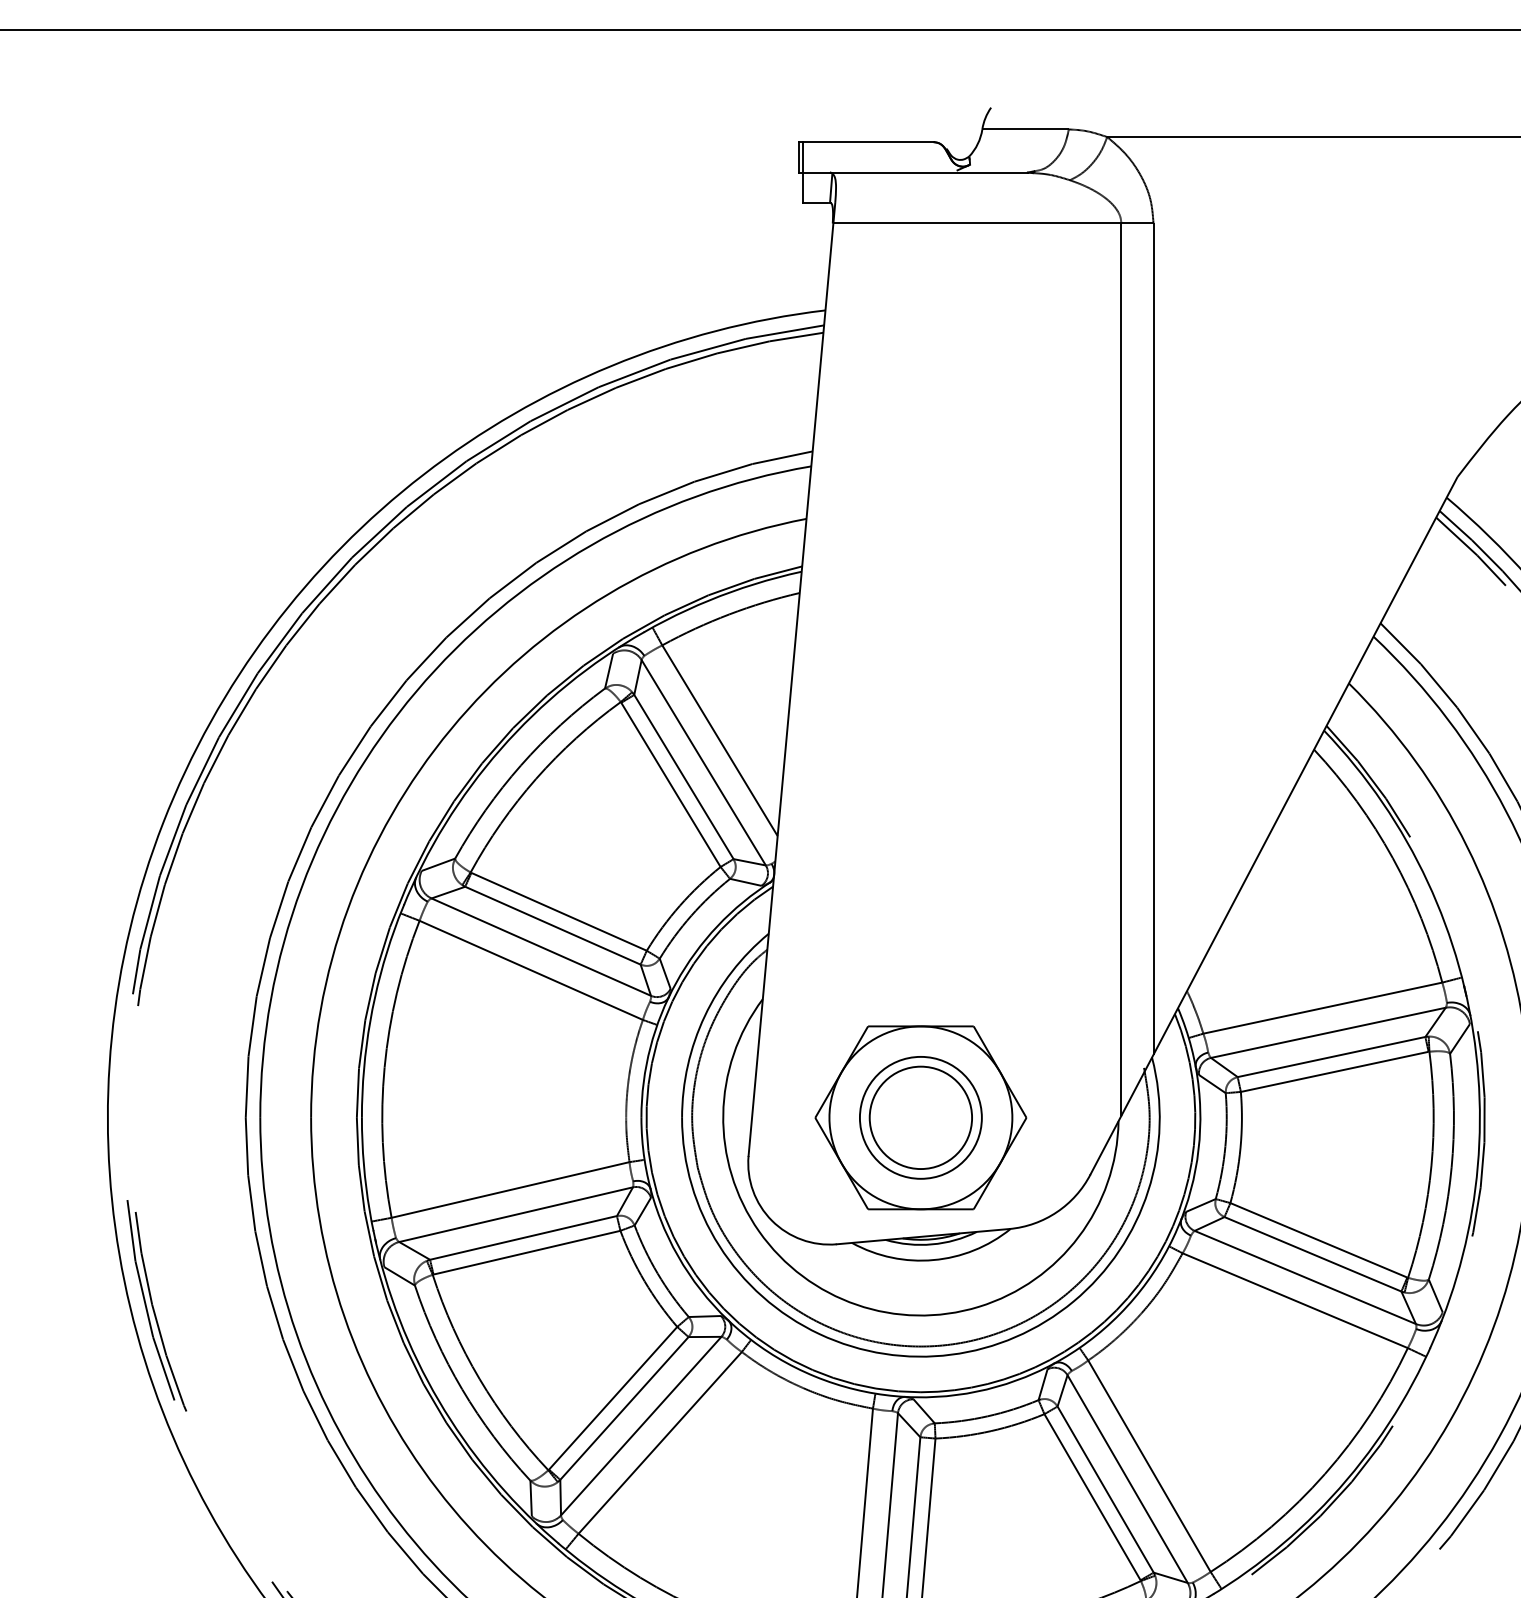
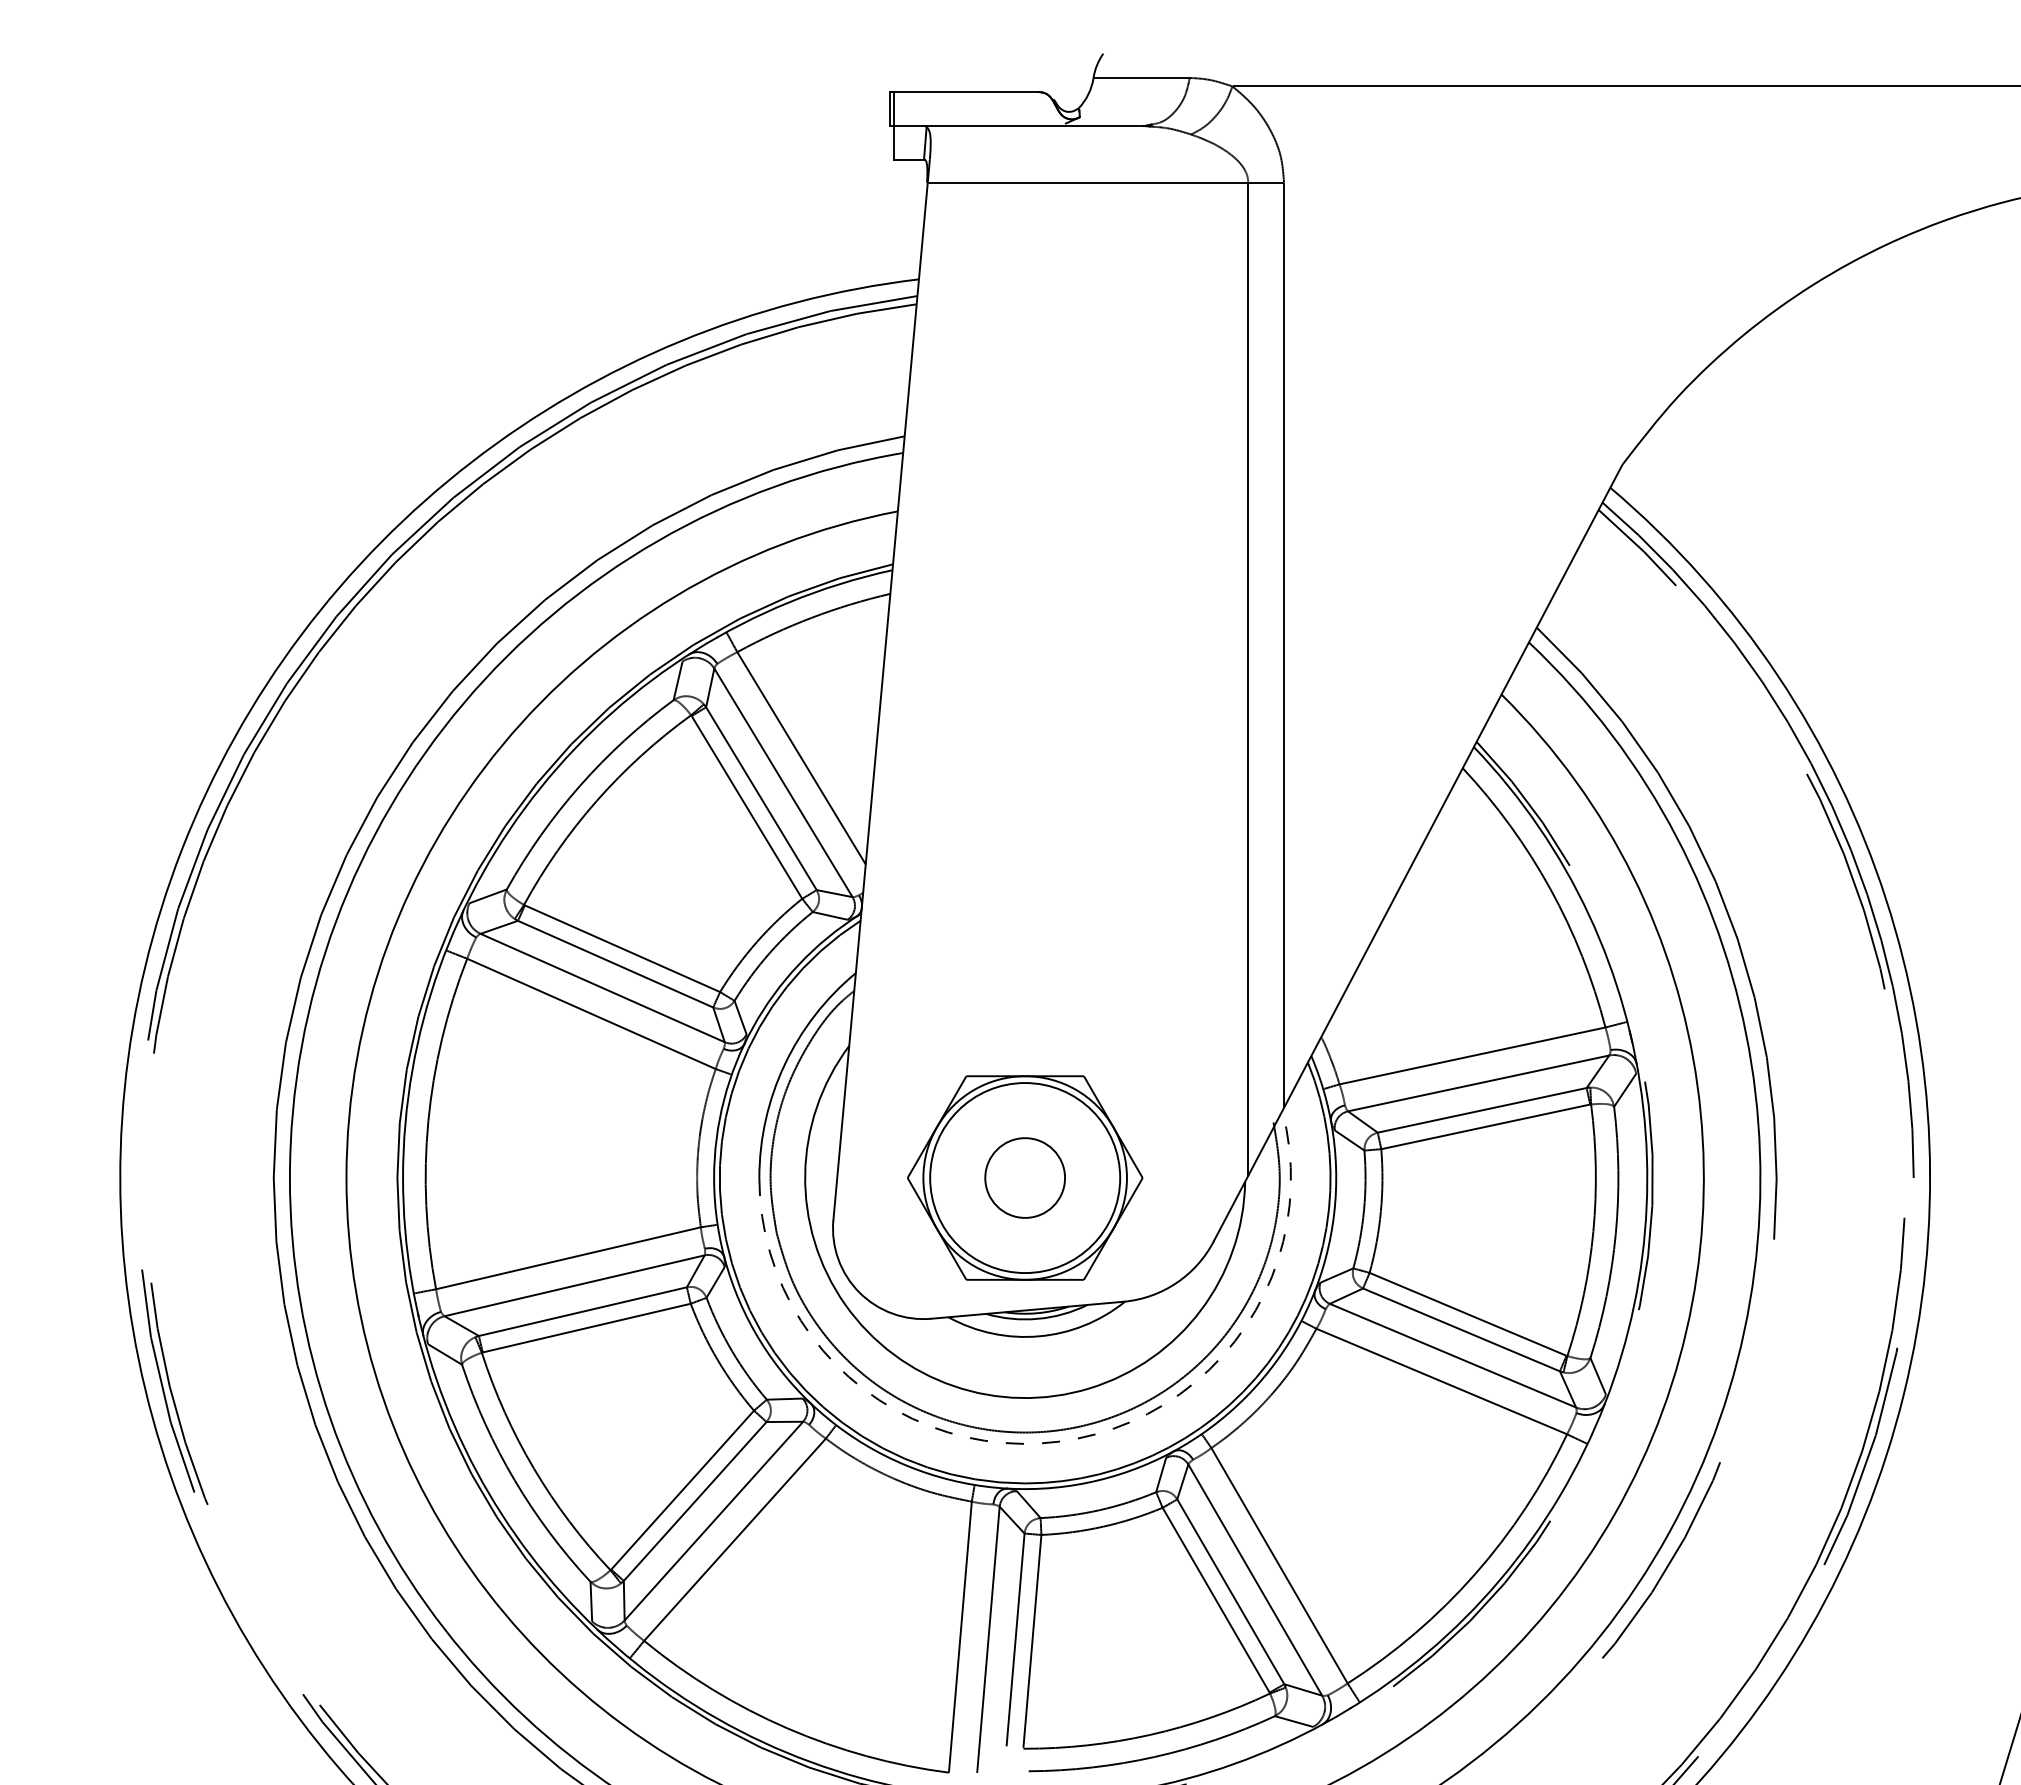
circle: (921, 1117) -> (1025, 1177), size x1.4
circle: (921, 1118) -> (1025, 1178), size x0.7
arc: (950, 1354) -> (1058, 1441), solid -> dashed

